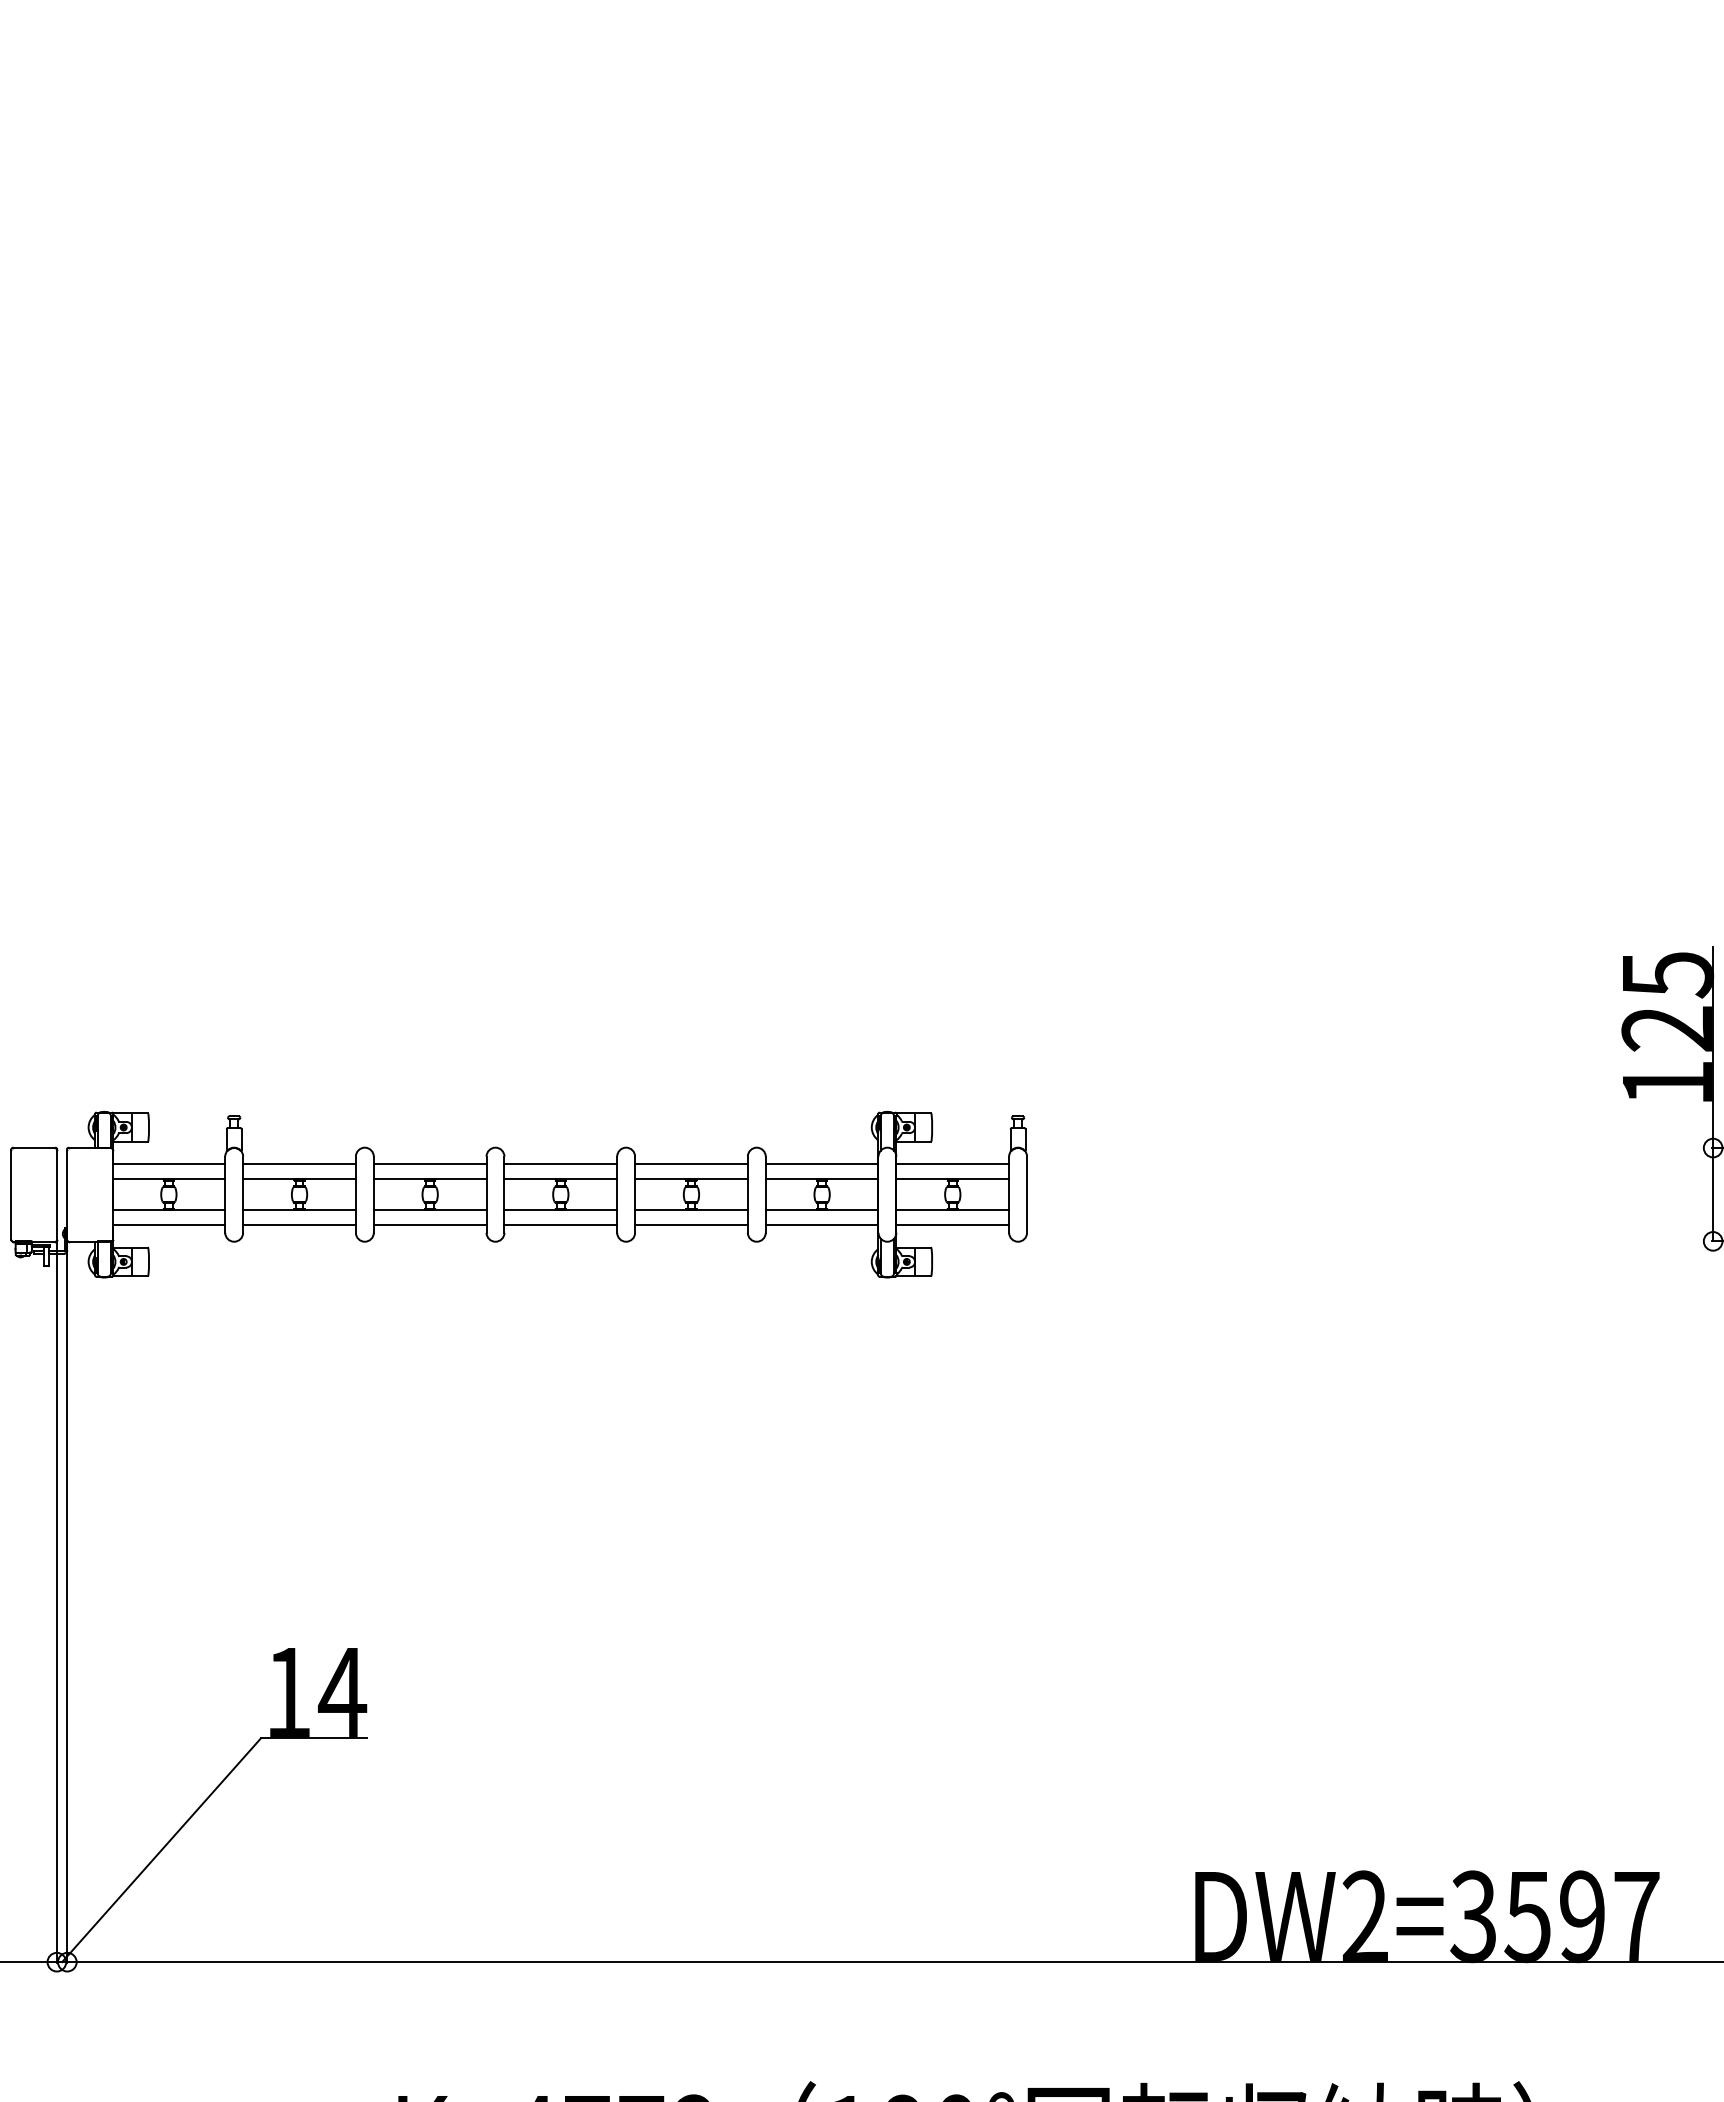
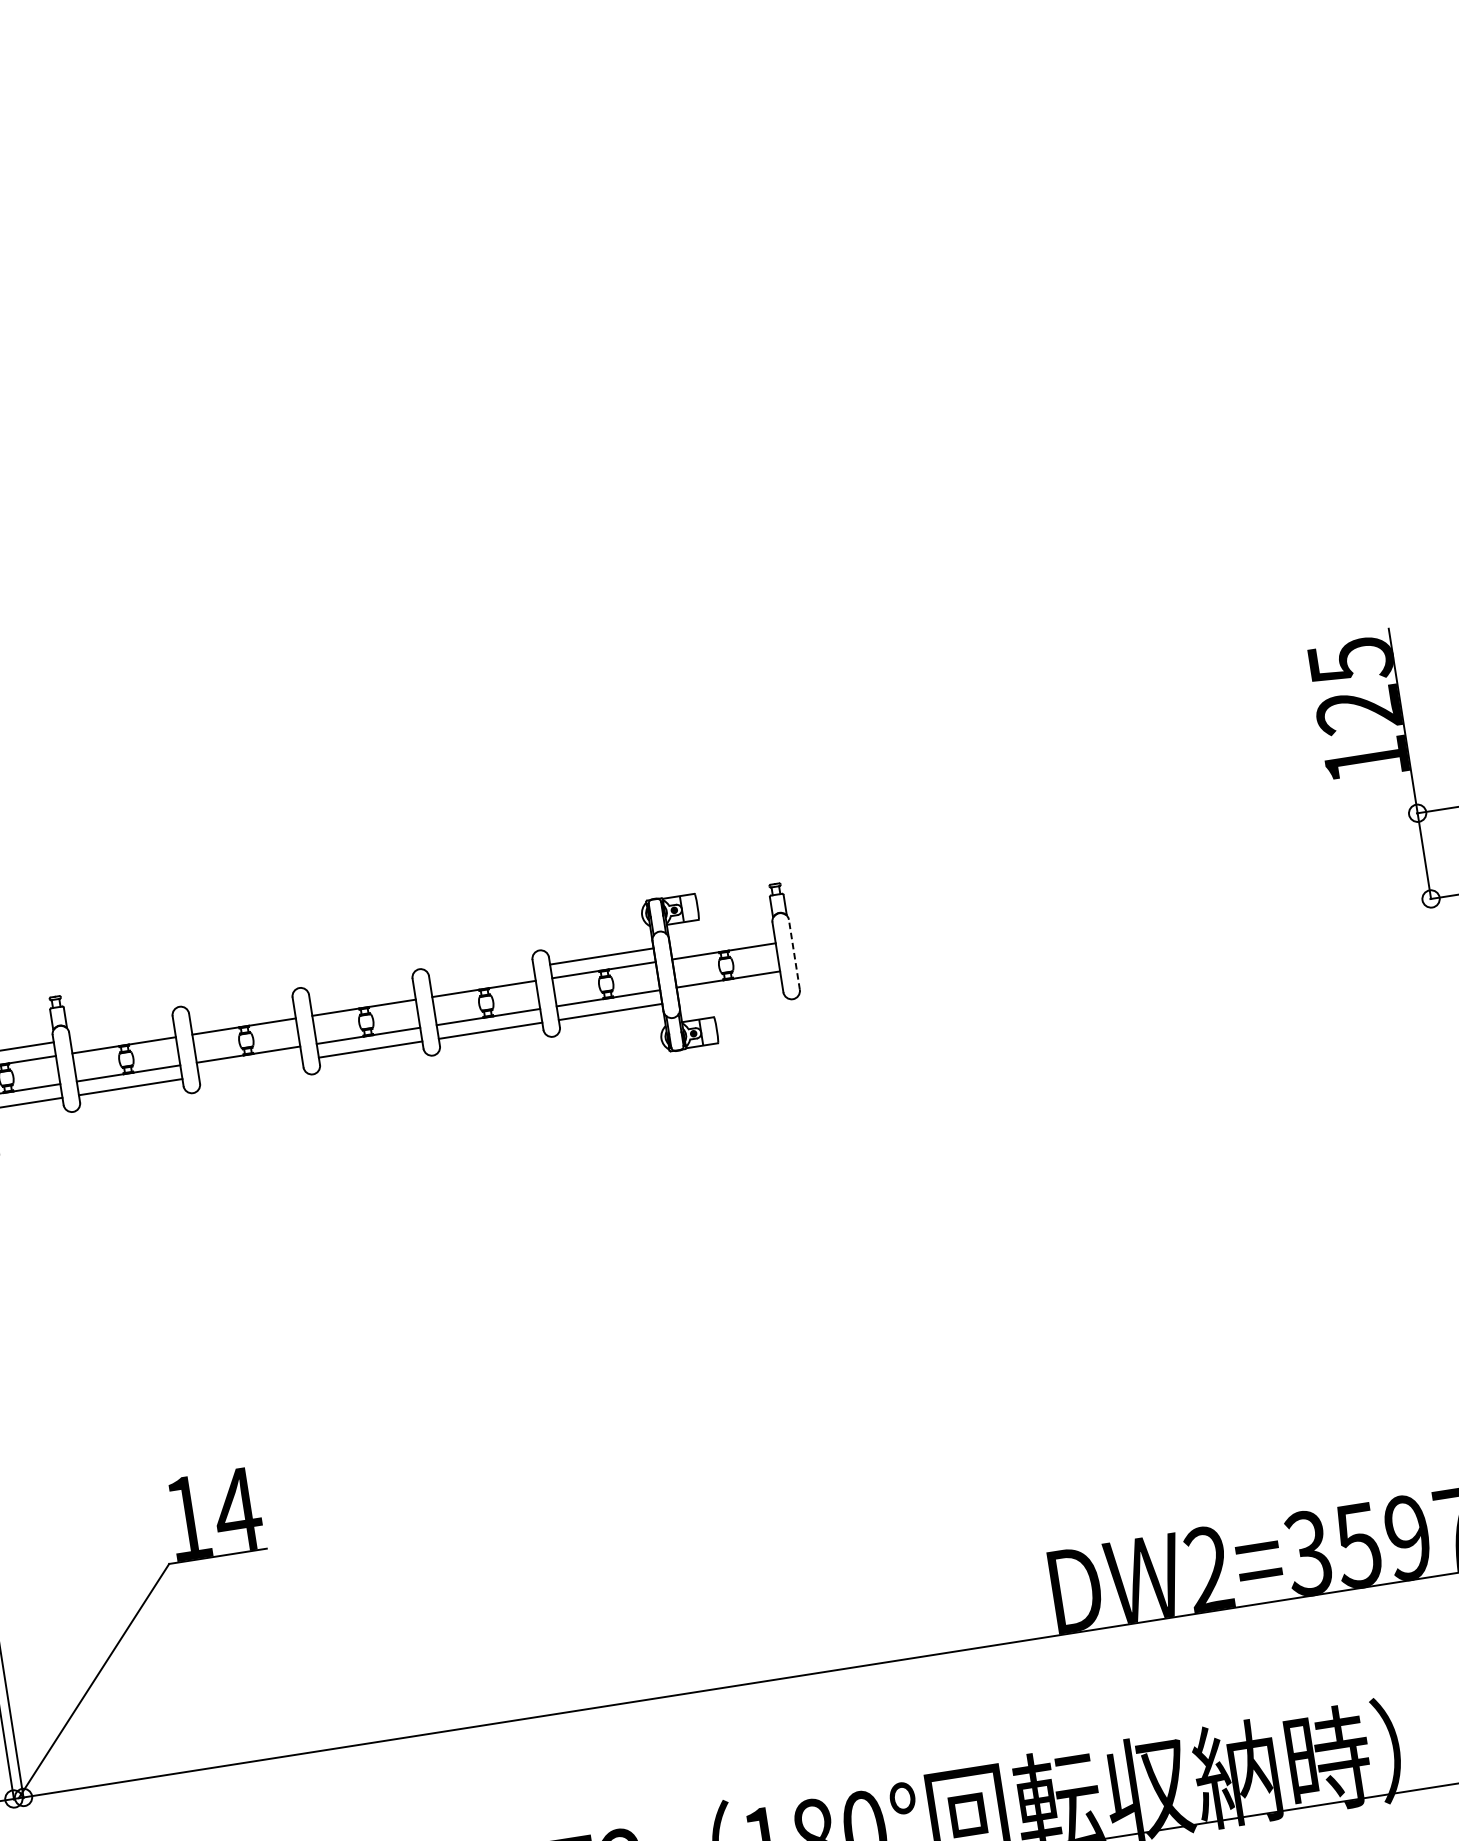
line: (299, 1164) -> (121, 1031), removed
line: (429, 1164) -> (241, 1012), removed
line: (560, 1164) -> (361, 994), removed
line: (691, 1164) -> (481, 975), removed
line: (952, 1164) -> (721, 937), removed
line: (1027, 1194) -> (794, 954), solid -> dashed
line: (429, 1224) -> (249, 1068), removed
line: (952, 1224) -> (730, 992), removed

